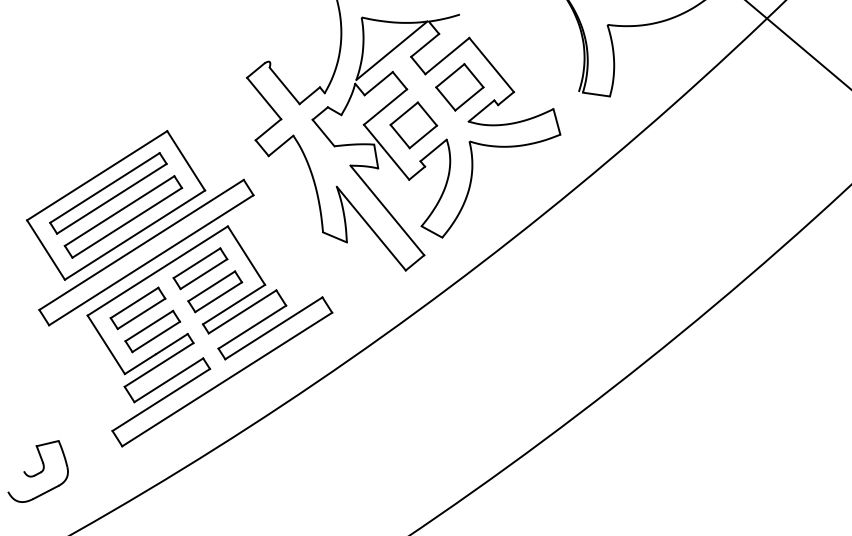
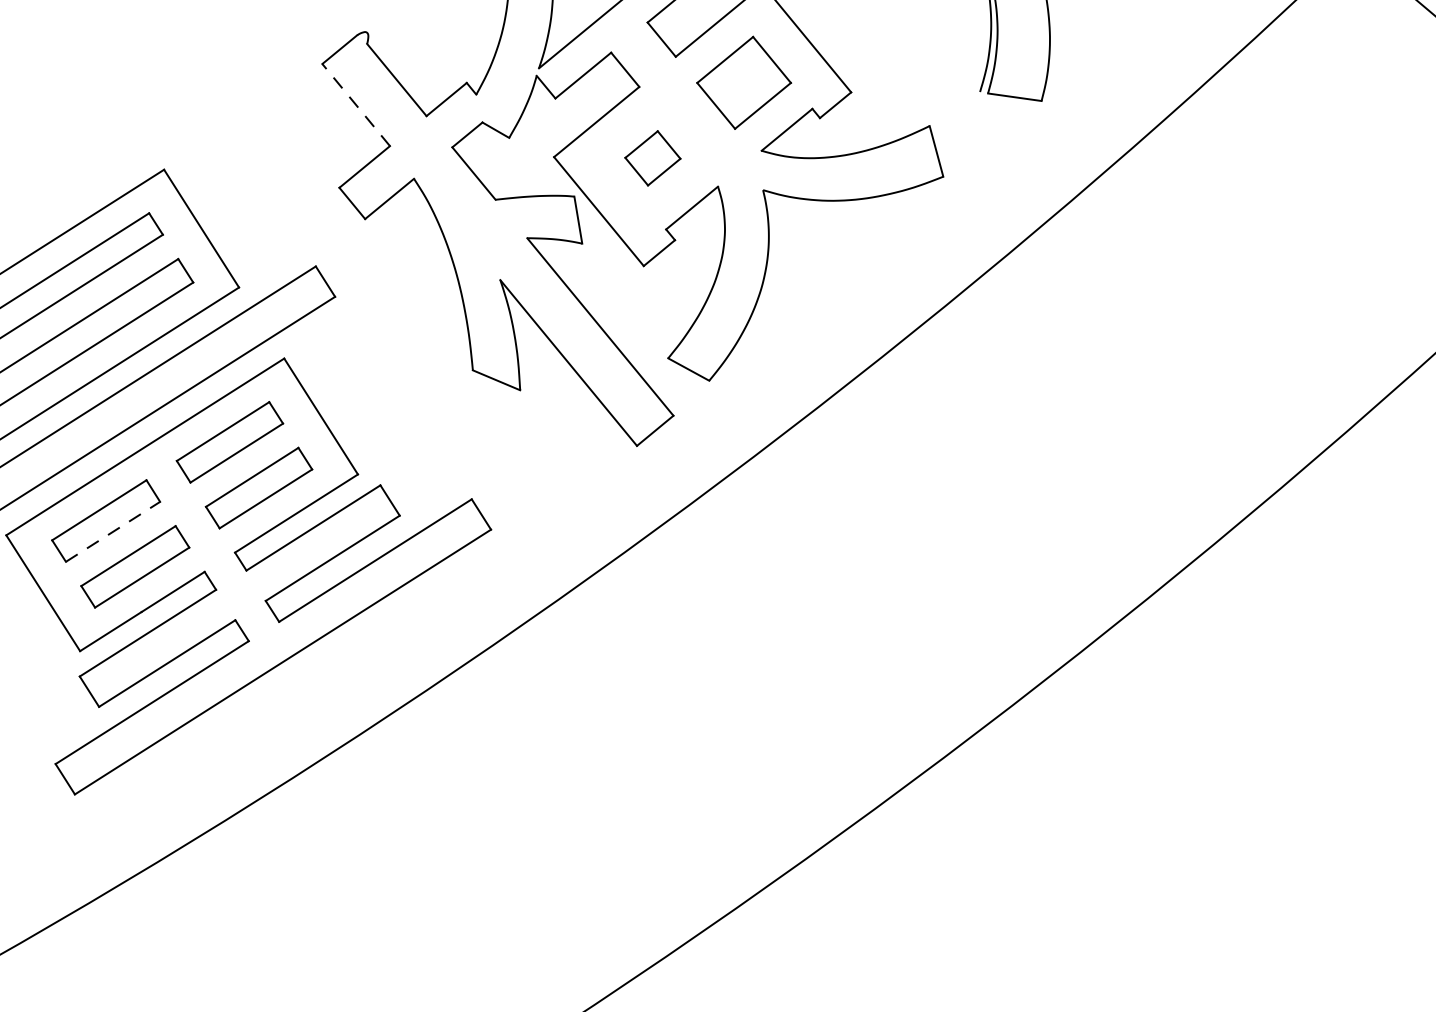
line: (264, 98) -> (356, 105), solid -> dashed
part: (413, 125) -> (652, 158), size x0.6
line: (141, 313) -> (113, 531), solid -> dashed

